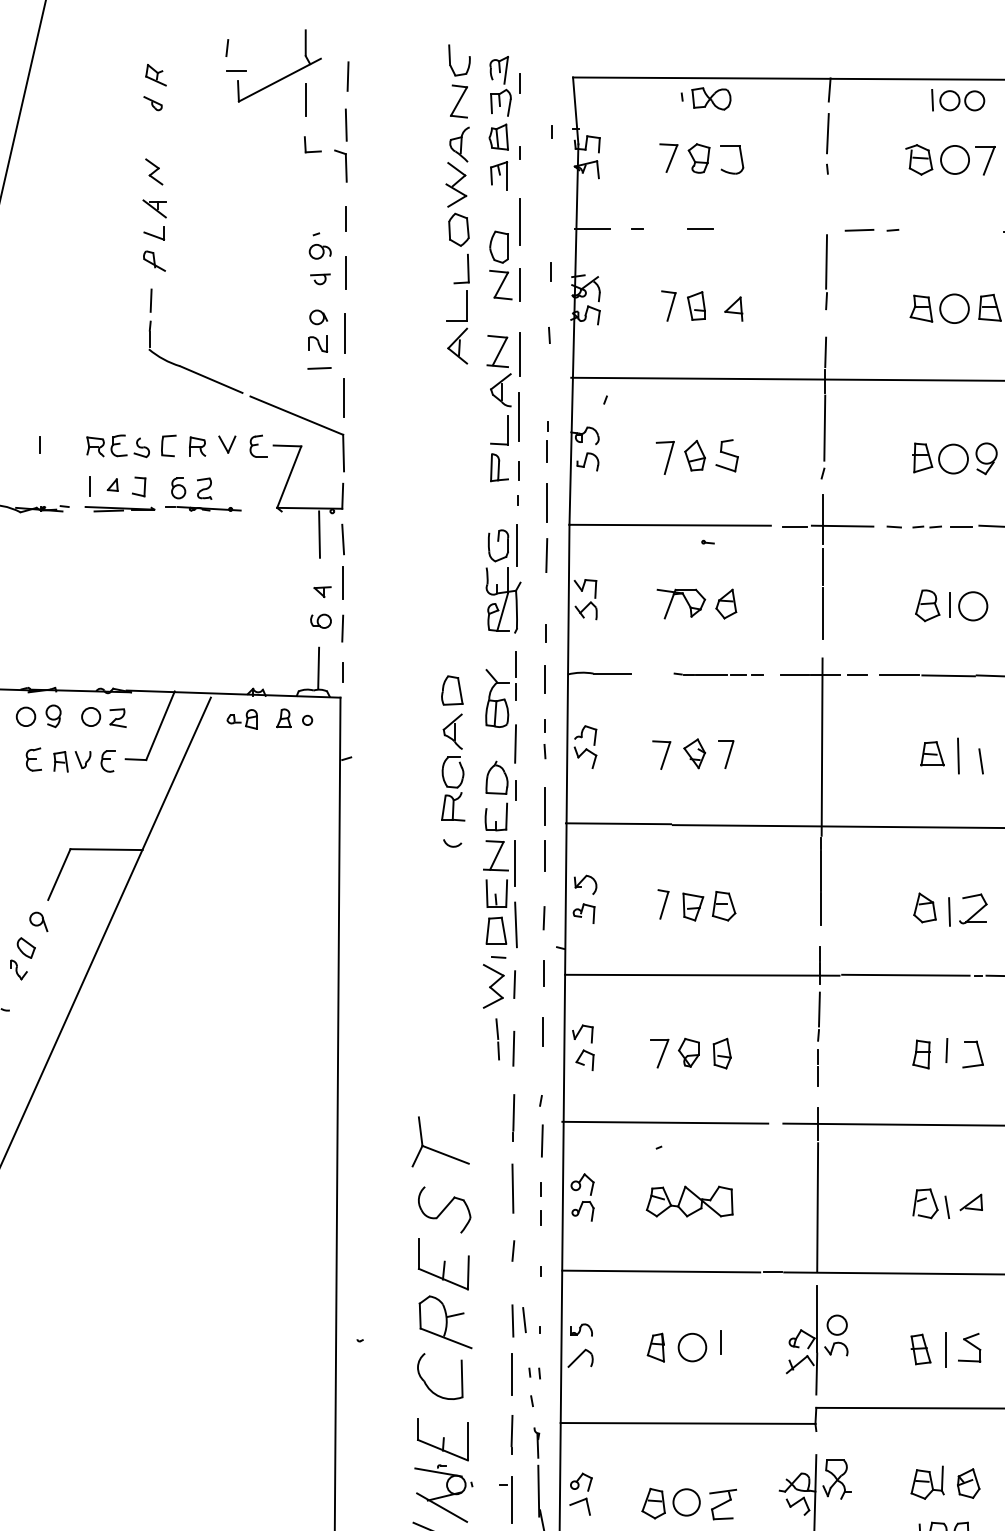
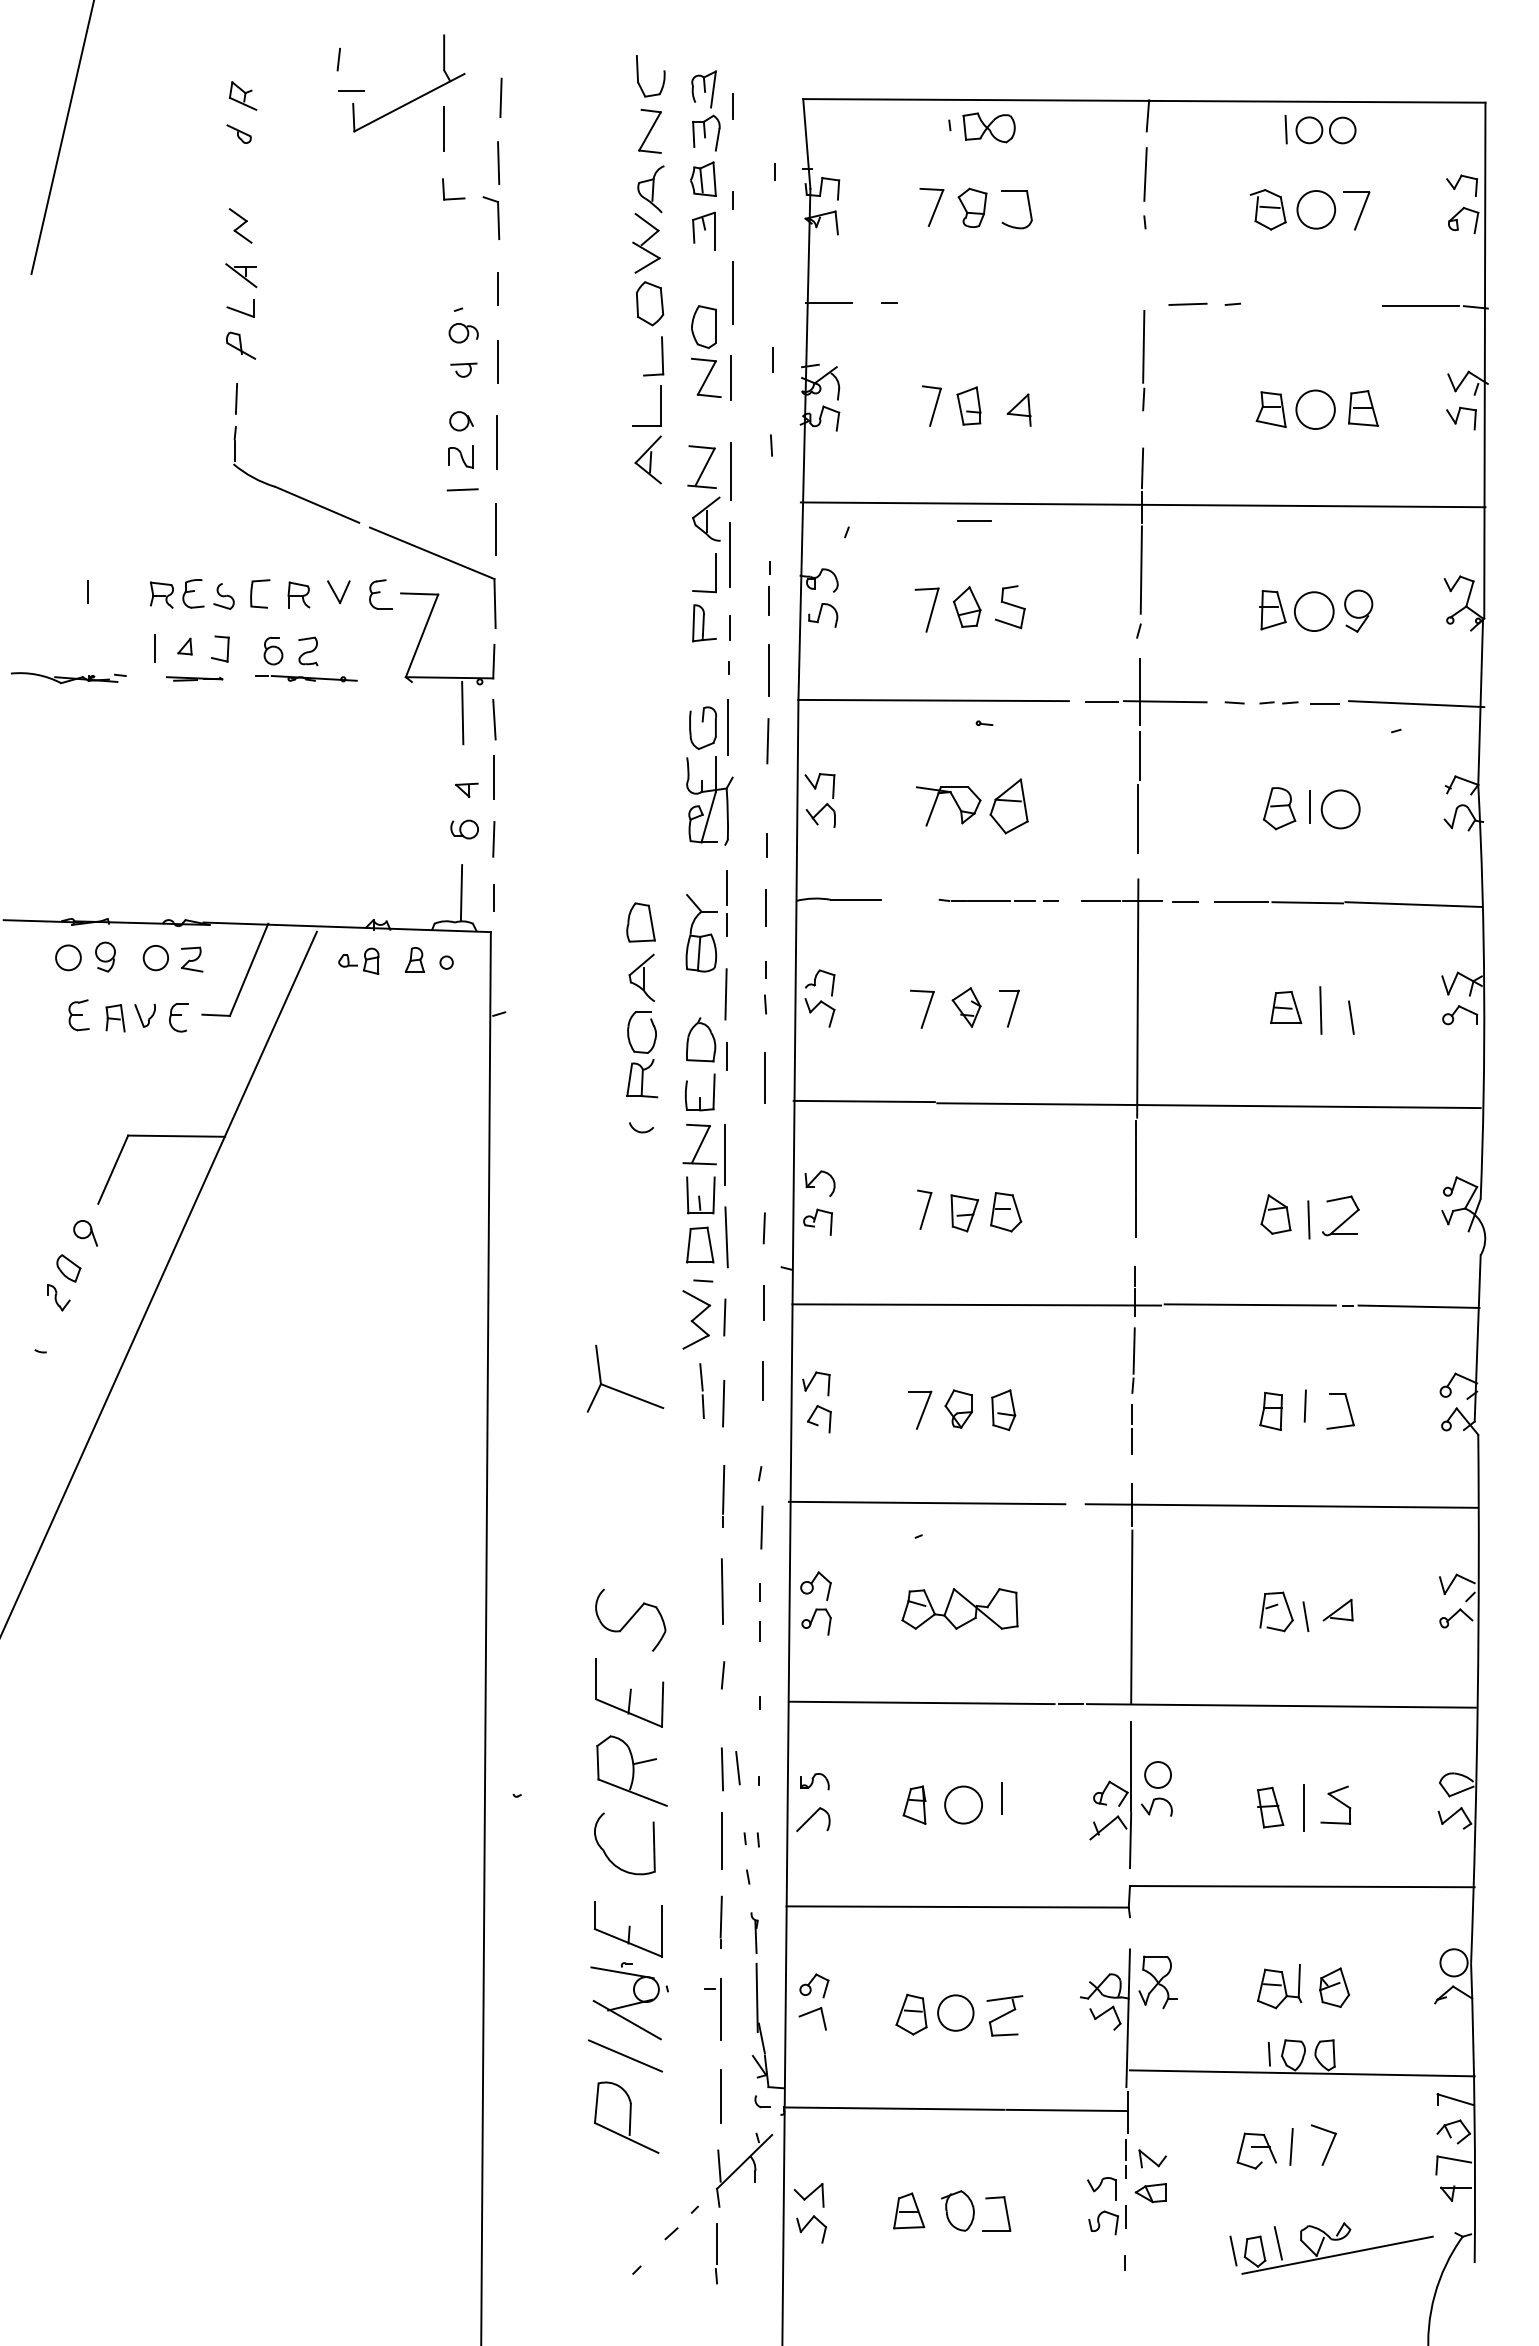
line: (700, 228) -> (974, 520), moved
part: (119, 508) -> (194, 678), size x0.6
part: (725, 604) -> (1008, 806), size x1.4
line: (544, 855) -> (764, 1144), removed
part: (437, 1150) -> (620, 1390), moved

